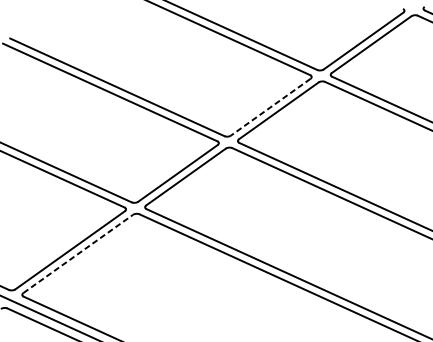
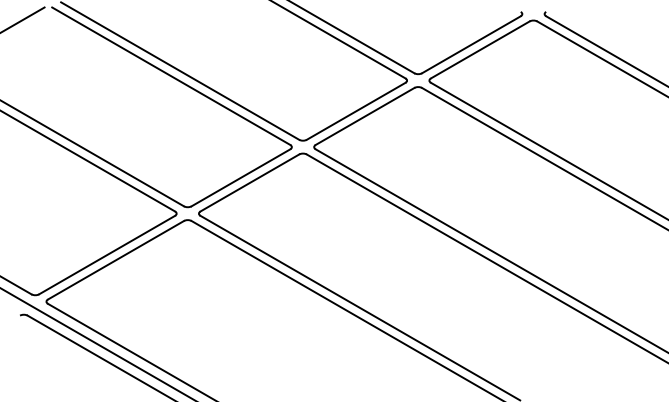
line: (271, 107) -> (356, 111), dashed -> solid
line: (78, 254) -> (116, 260), dashed -> solid

